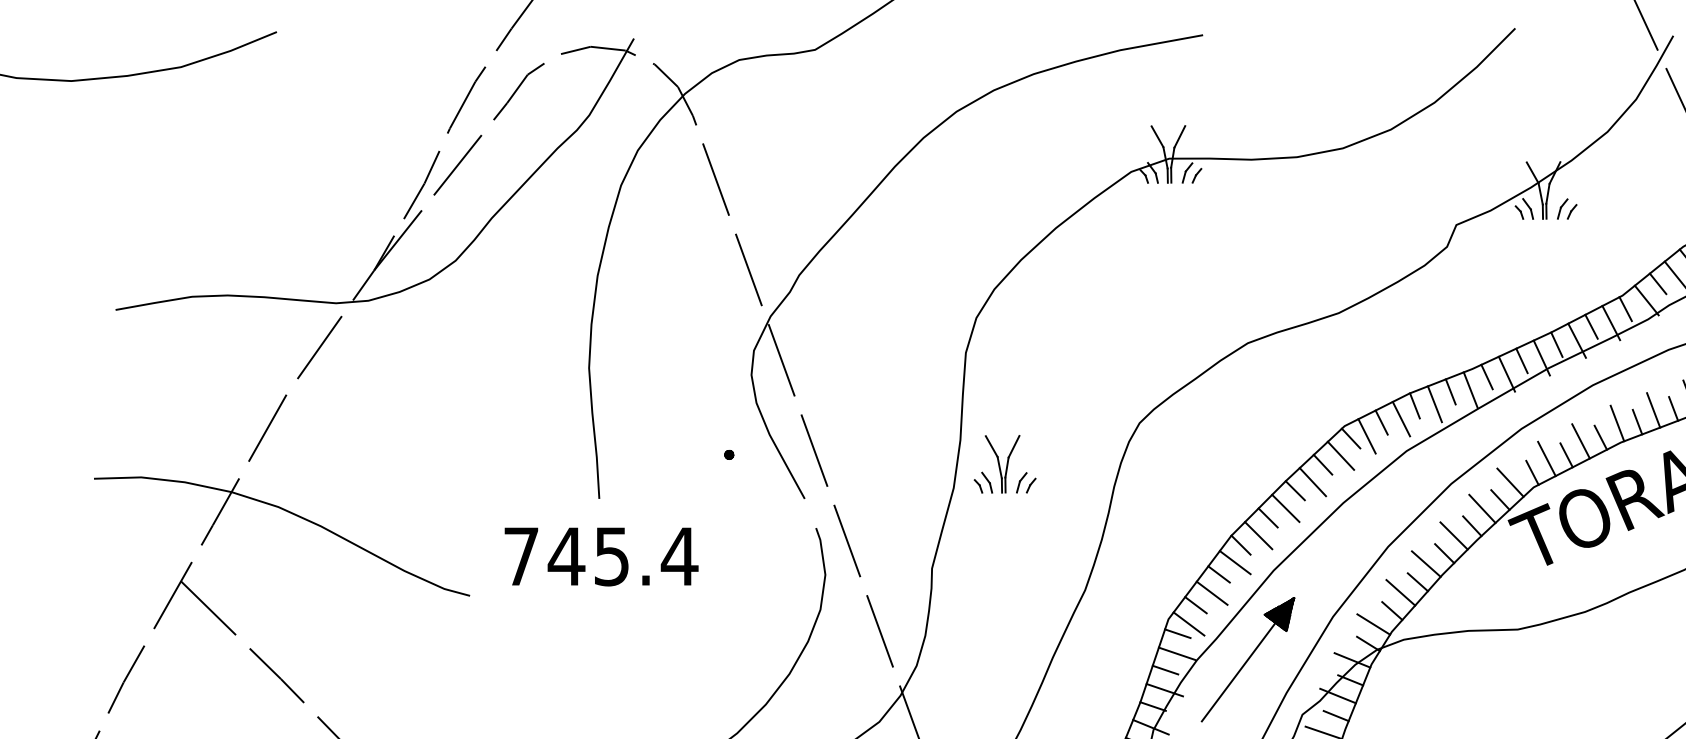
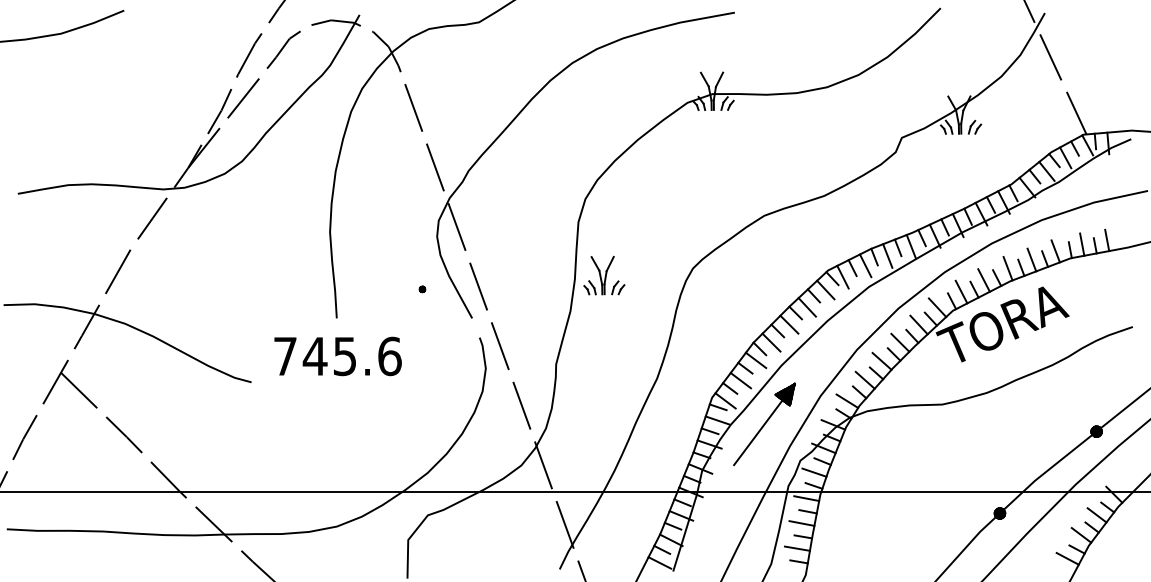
part: (1005, 464) -> (604, 275), moved
text: (679, 556) -> (389, 356), 745.4 -> 745.6

